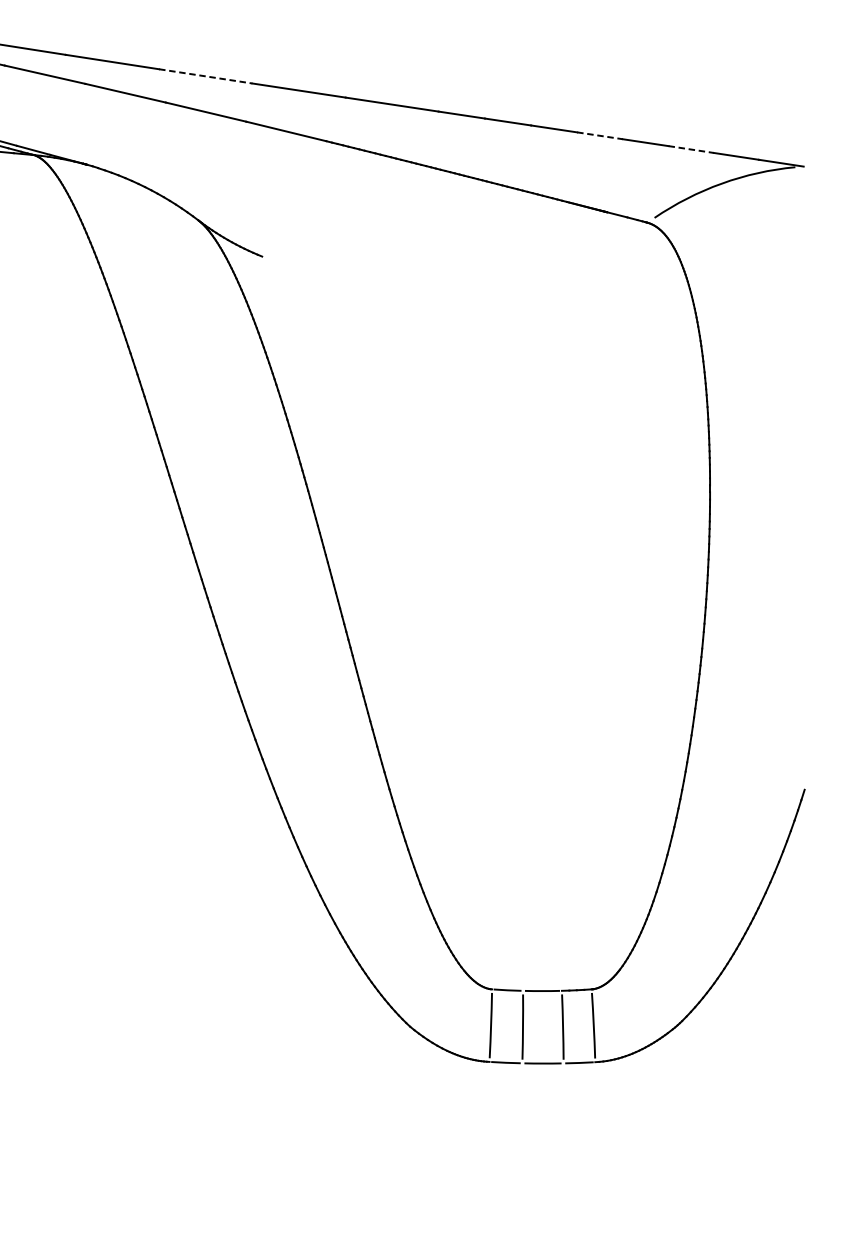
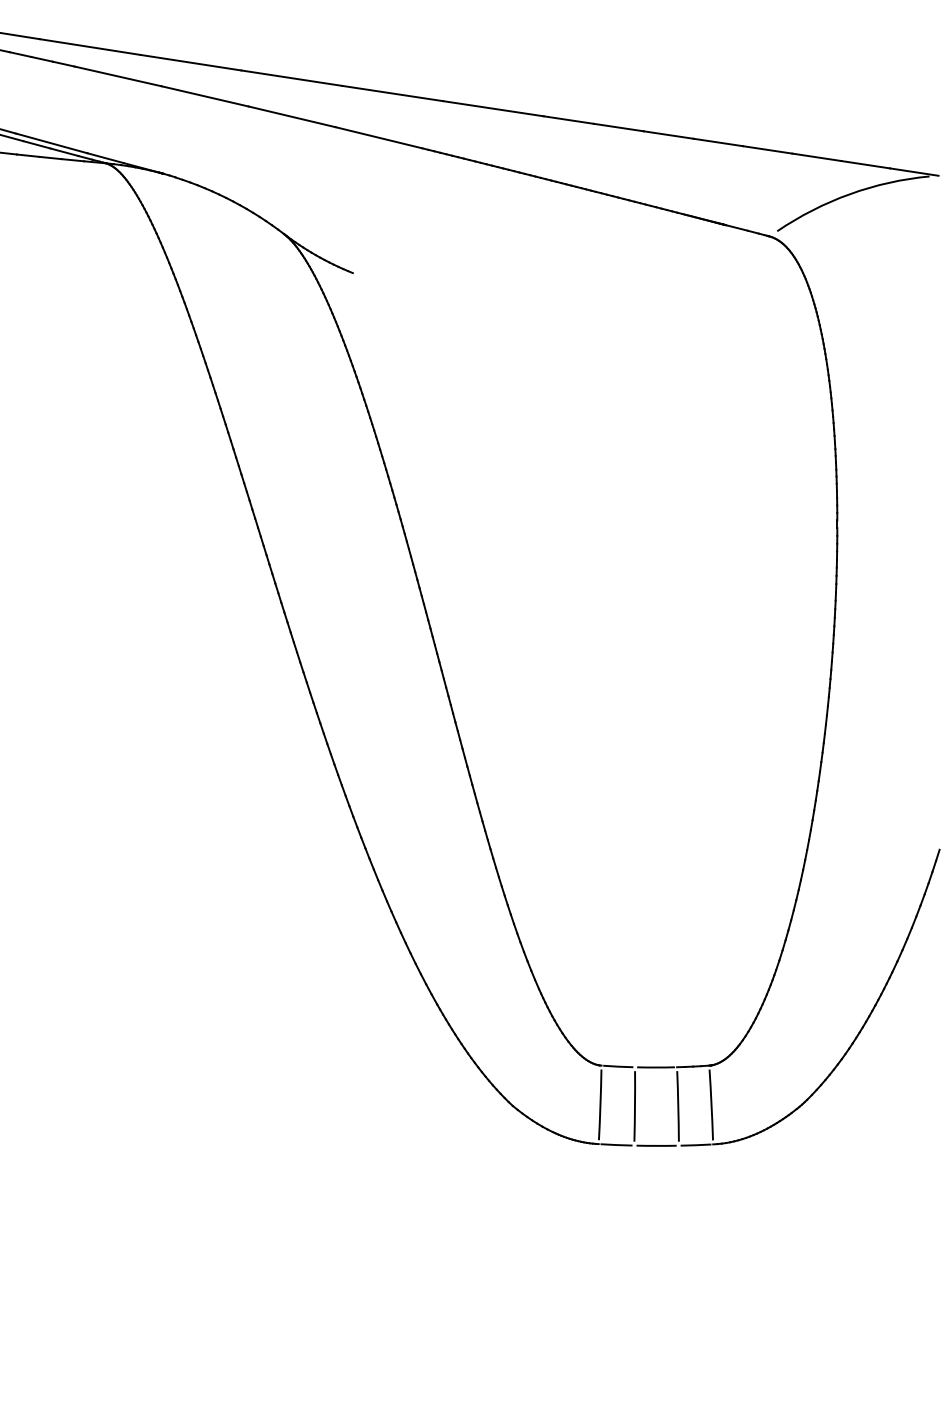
line: (206, 76) -> (292, 78), dashed -> solid
line: (600, 135) -> (718, 142), dashed -> solid
line: (690, 149) -> (816, 157), dashed -> solid

